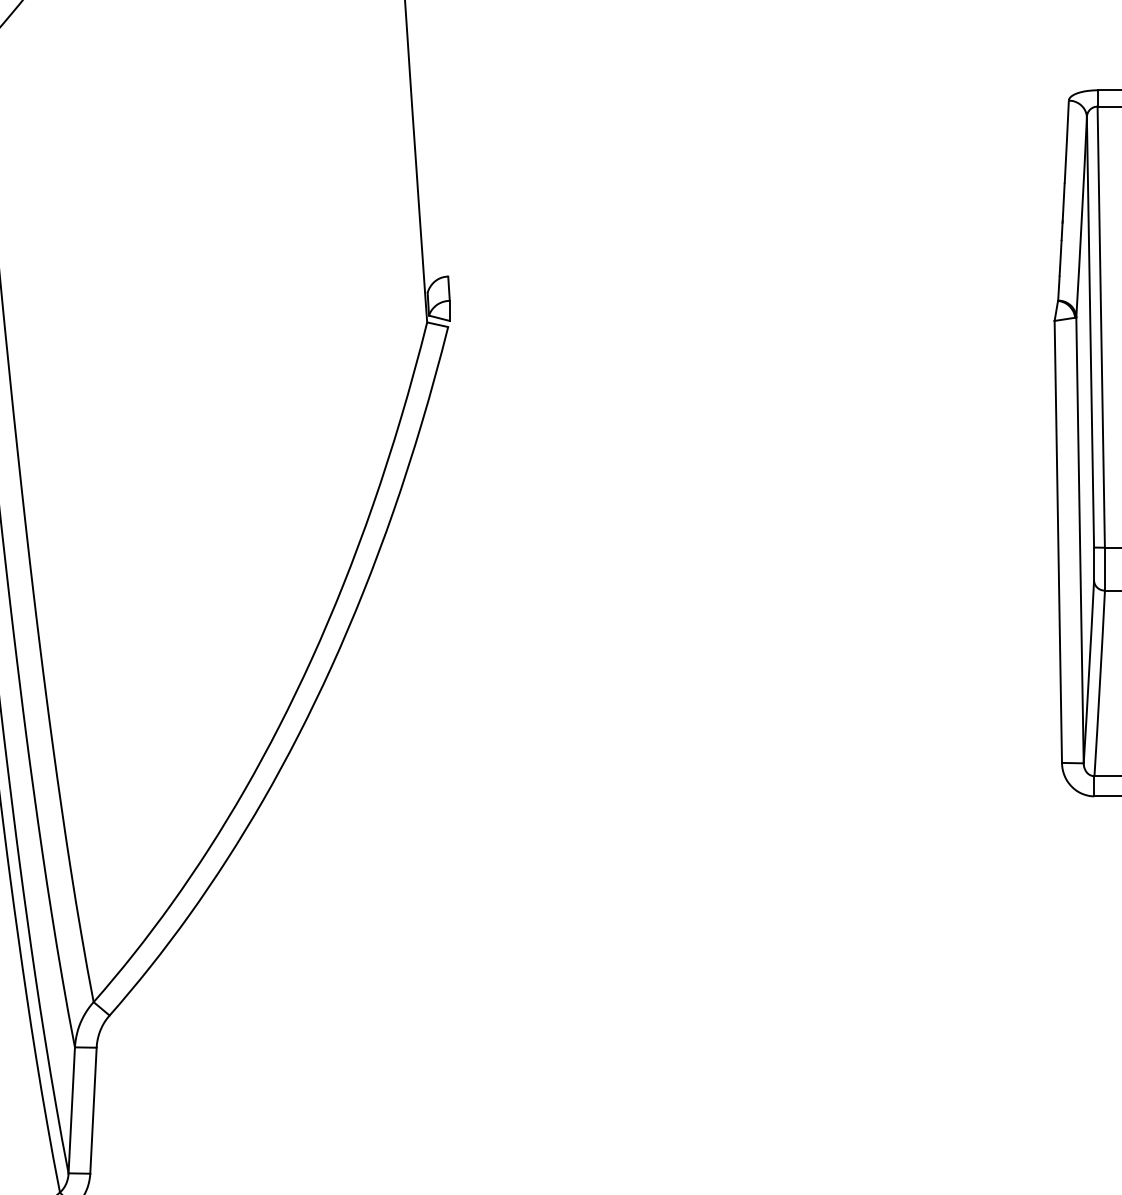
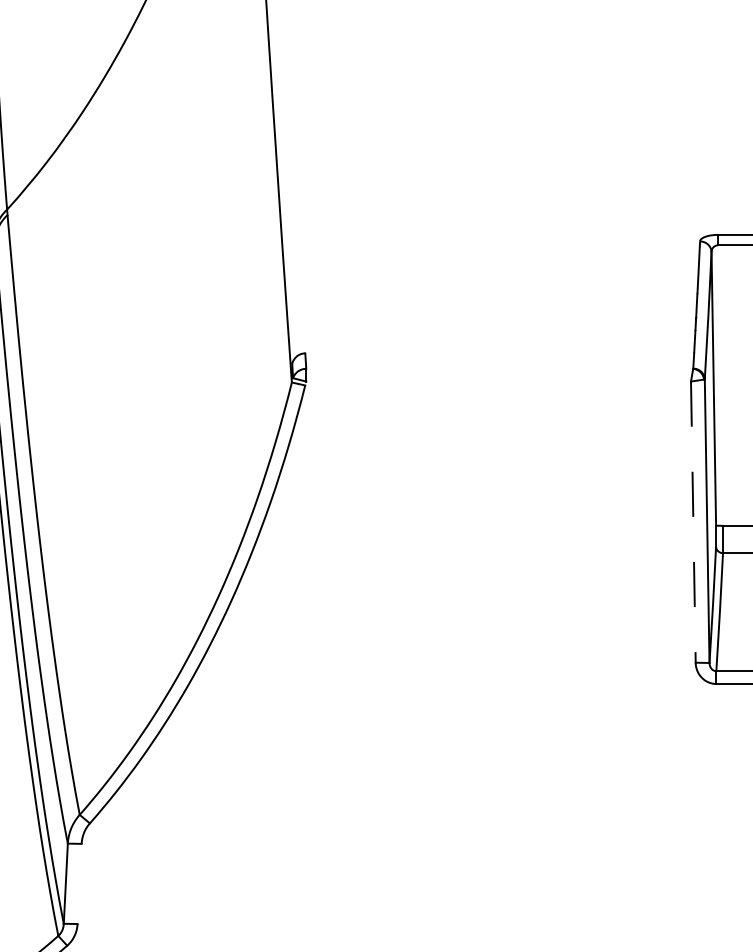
line: (1100, 327) -> (720, 385), removed
line: (1058, 542) -> (693, 522), solid -> dashed
line: (93, 1110) -> (79, 883), removed

